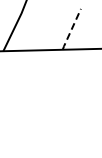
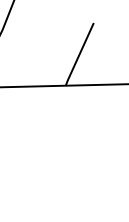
line: (71, 29) -> (79, 54), dashed -> solid

